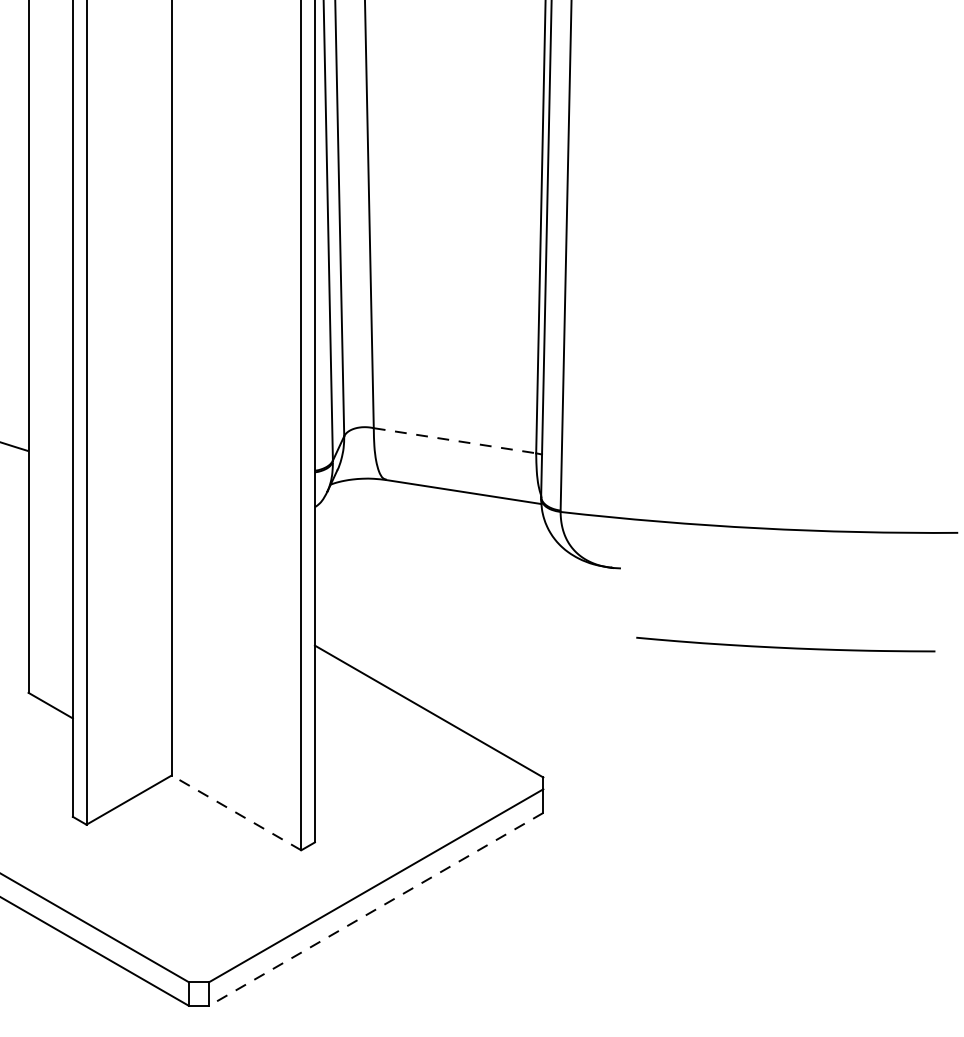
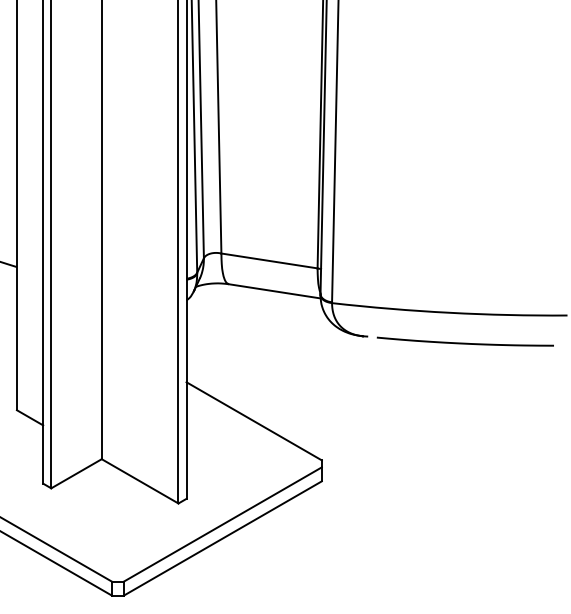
line: (454, 439) -> (269, 260), dashed -> solid
curve: (784, 645) -> (464, 342), moved
line: (235, 813) -> (139, 481), dashed -> solid
line: (375, 909) -> (222, 538), dashed -> solid

